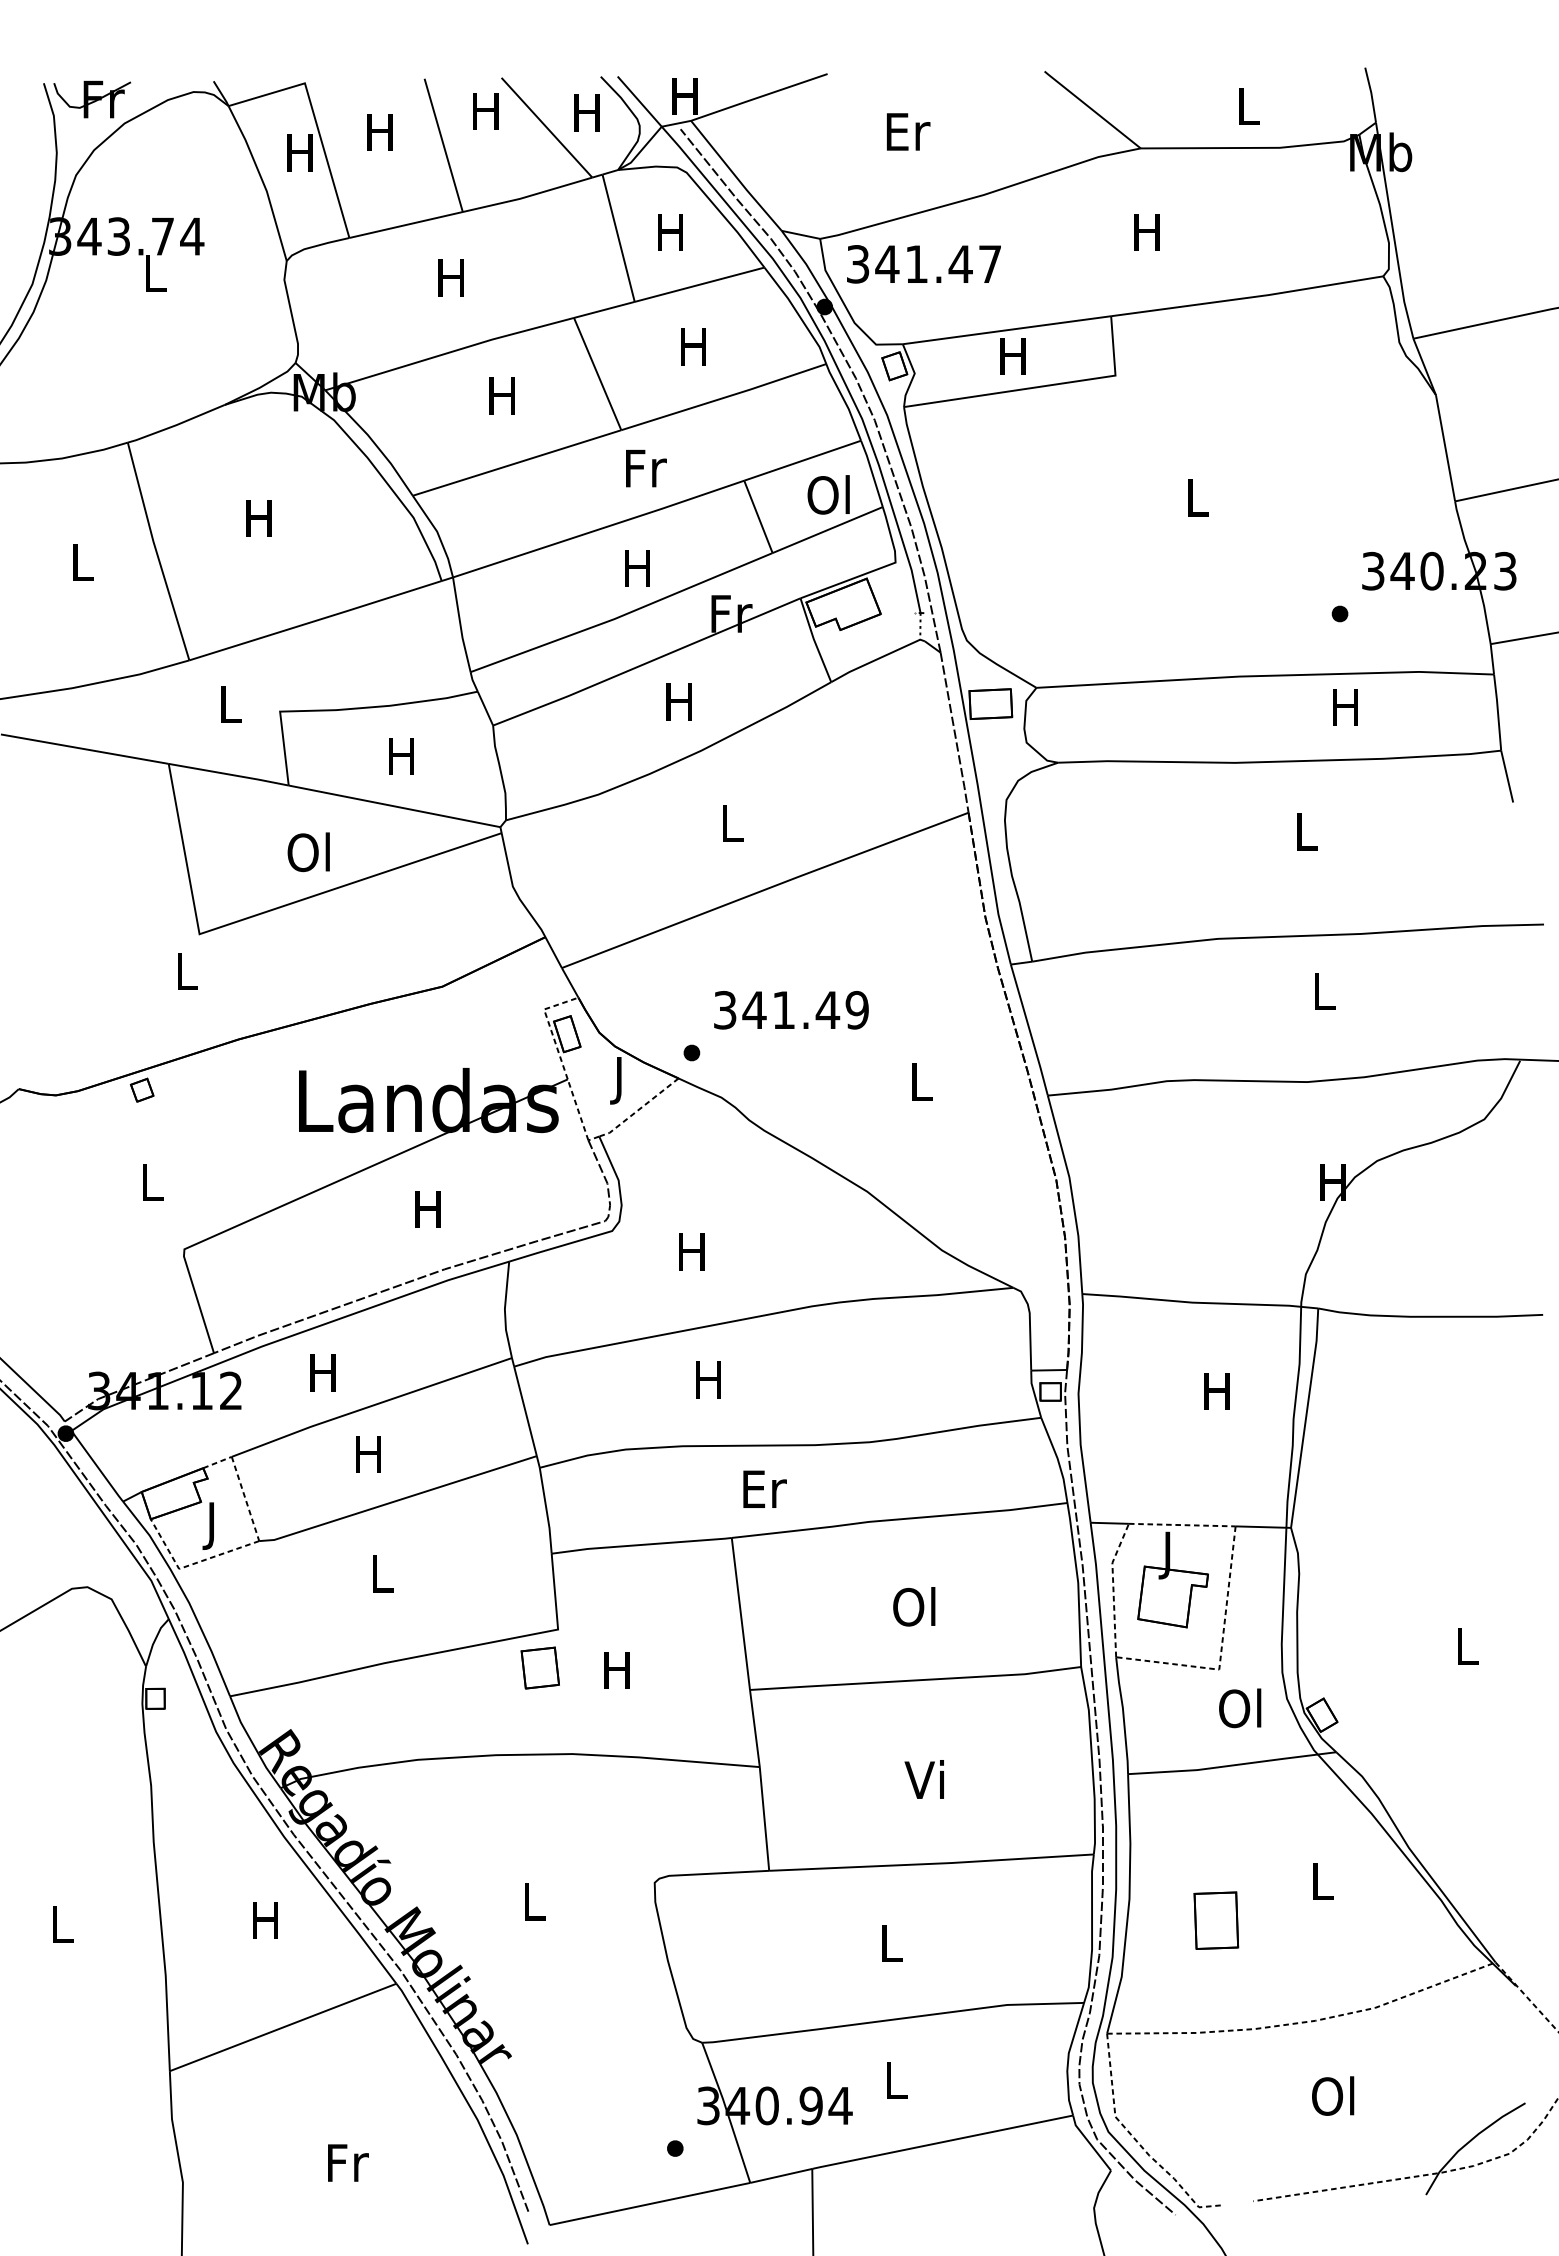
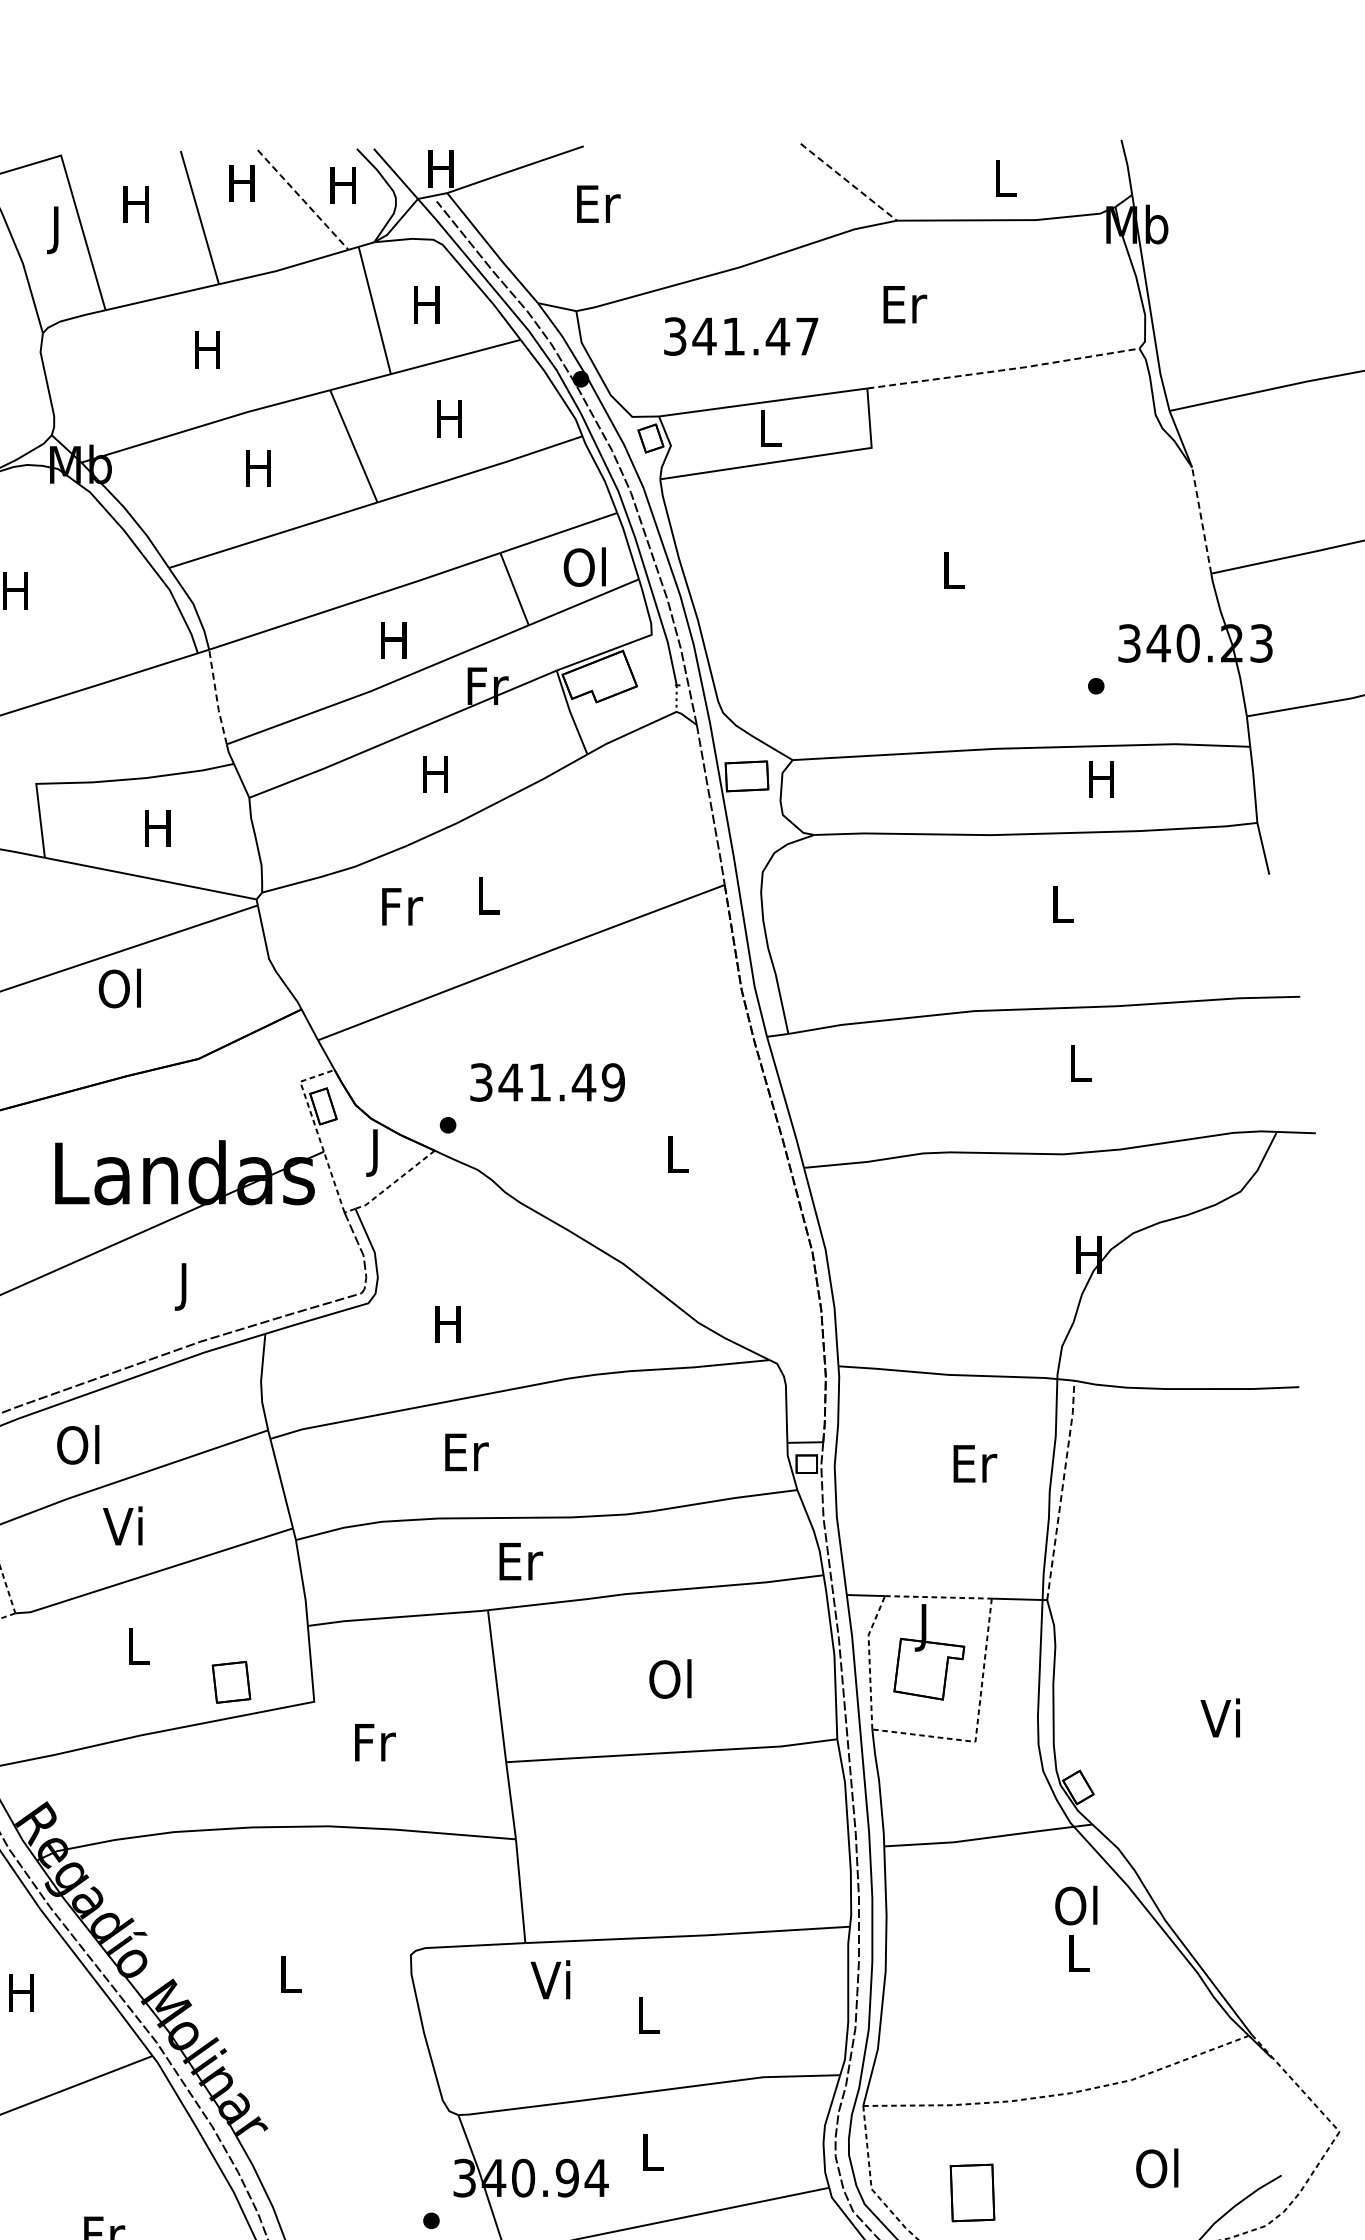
line: (1092, 109) -> (848, 181), solid -> dashed
line: (547, 128) -> (303, 200), solid -> dashed
text: (908, 131) -> (598, 203), moved
text: (299, 157) -> (55, 229), H -> J
text: (1148, 232) -> (904, 304), H -> Er
text: (923, 264) -> (740, 336), moved
line: (1248, 297) -> (1004, 369), solid -> dashed
text: (1012, 356) -> (768, 428), H -> L
line: (1445, 448) -> (1201, 520), solid -> dashed
text: (646, 468) -> (402, 906), moved
line: (460, 625) -> (216, 697), solid -> dashed
text: (308, 852) -> (119, 988), moved
text: (427, 1214) -> (183, 1286), H -> J
text: (322, 1372) -> (78, 1444), H -> Ol
text: (710, 1379) -> (466, 1451), H -> Er
text: (1218, 1391) -> (974, 1463), H -> Er
line: (1306, 1417) -> (1062, 1489), solid -> dashed
text: (366, 1453) -> (122, 1525), H -> Vi
text: (1463, 1645) -> (1219, 1717), L -> Vi
part: (539, 1667) -> (230, 1681), moved
text: (618, 1669) -> (374, 1741), H -> Fr
text: (1240, 1708) -> (1076, 1905), moved
text: (923, 1779) -> (549, 1979), moved
part: (1216, 1920) -> (972, 2192), moved
text: (1333, 2095) -> (1157, 2167), moved

